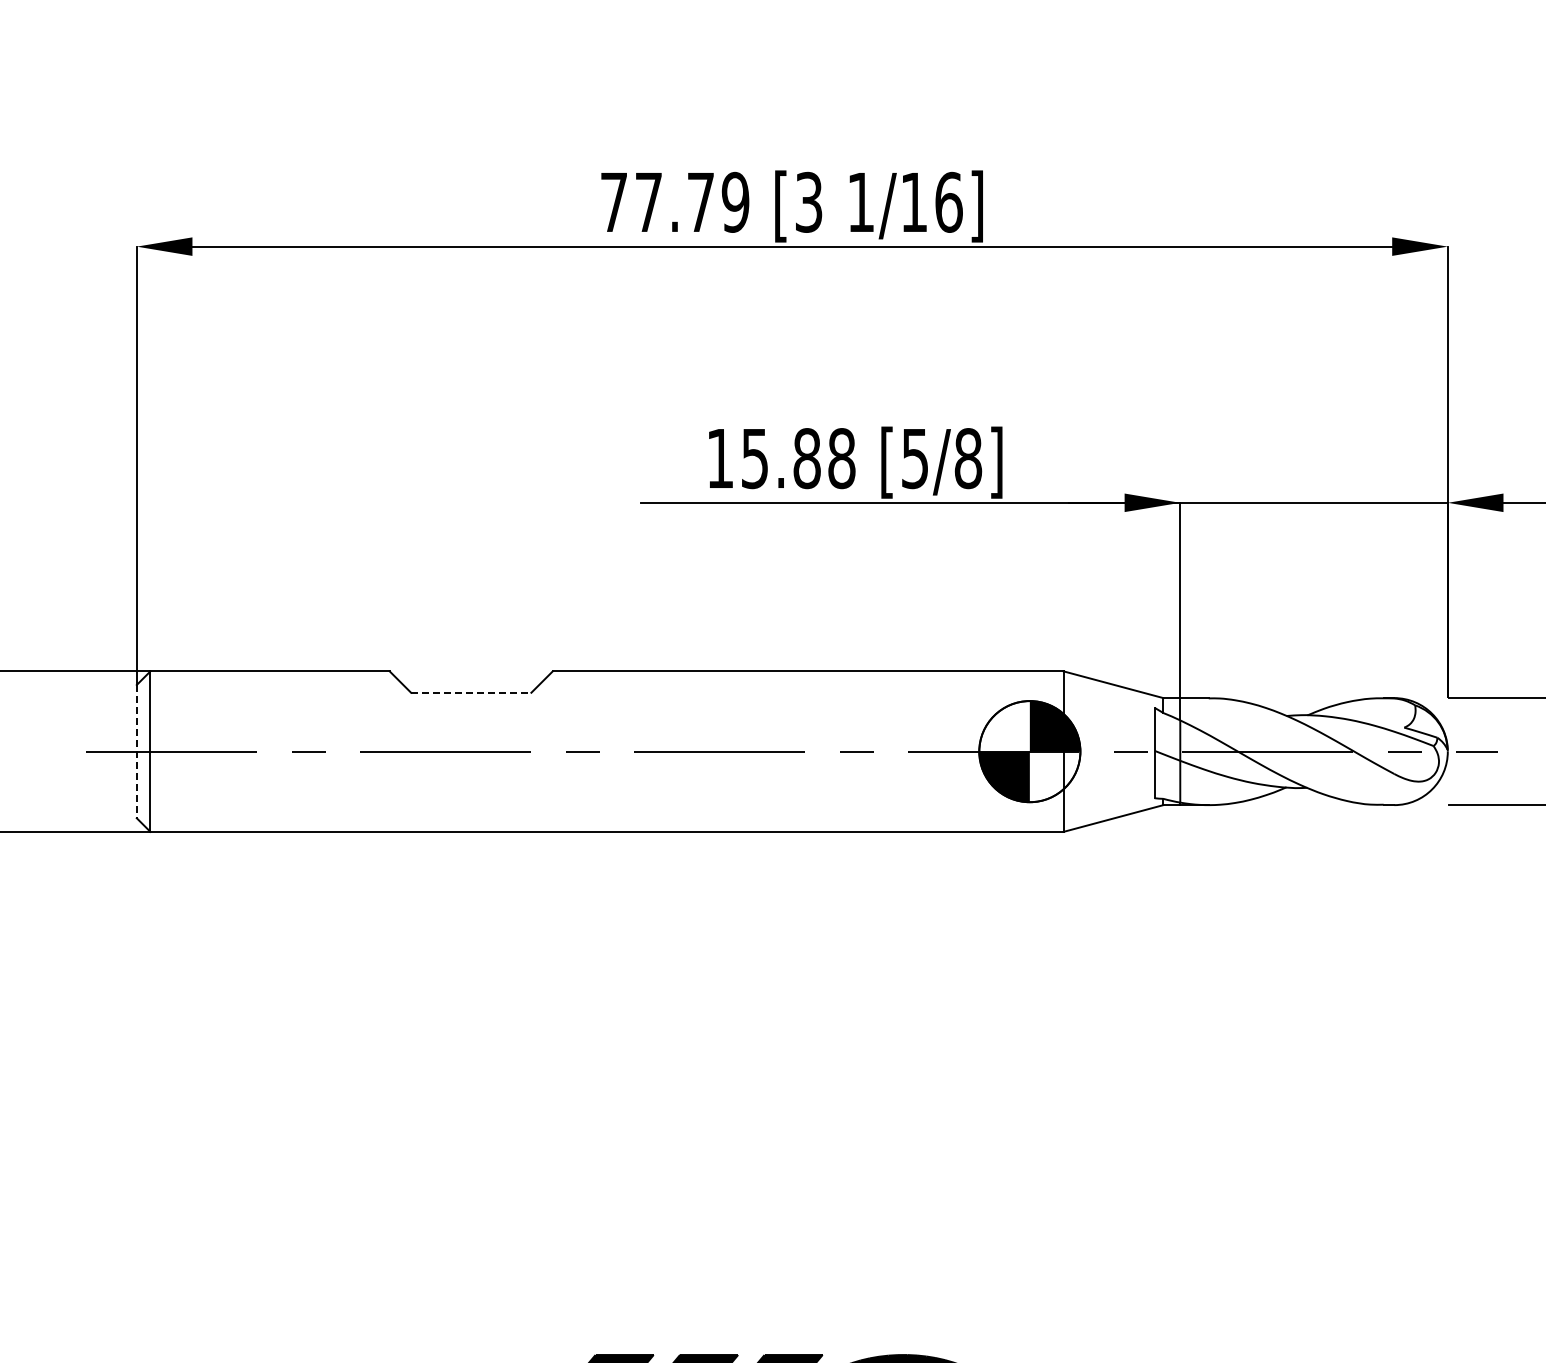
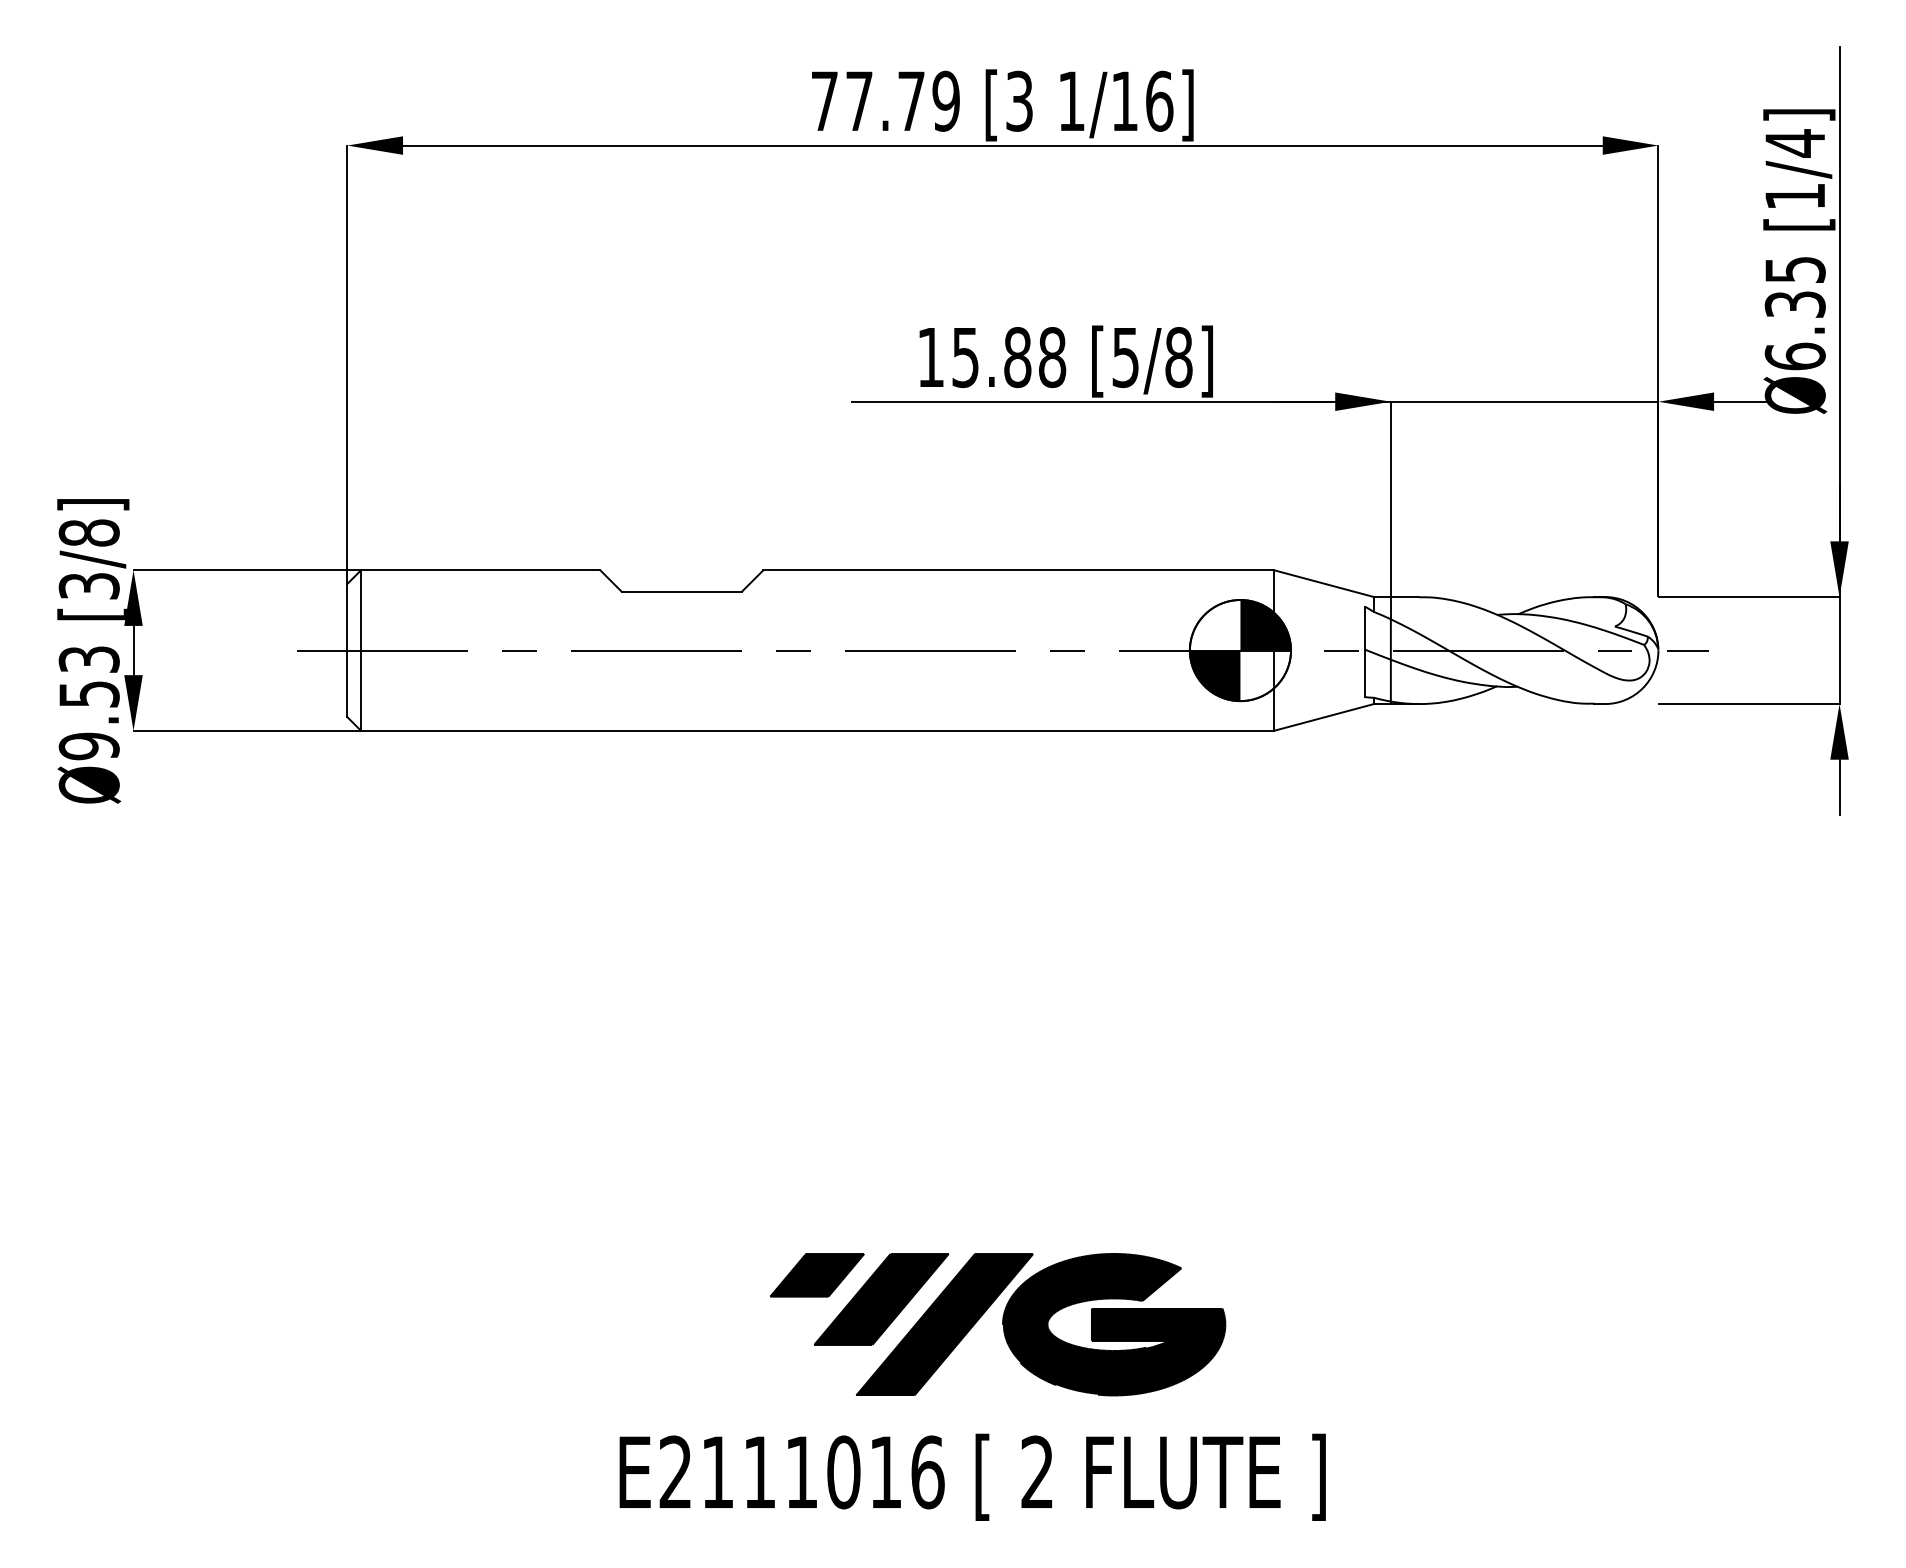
line: (471, 692) -> (682, 591), dashed -> solid
line: (136, 751) -> (347, 650), dashed -> solid

